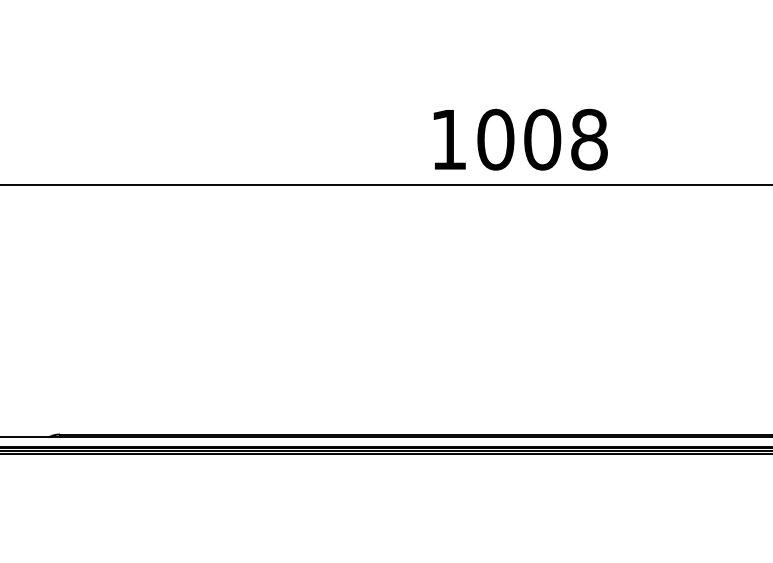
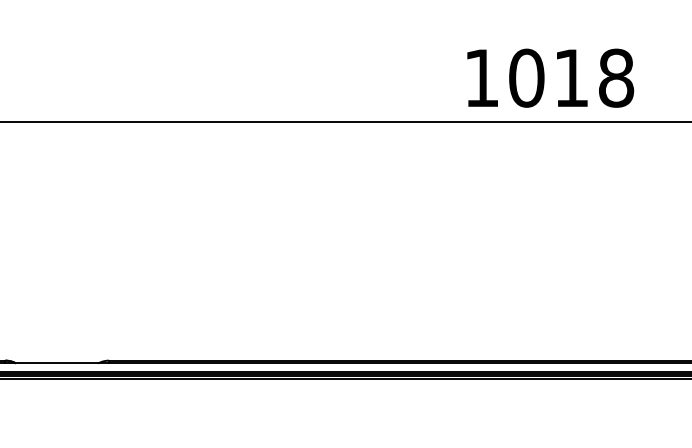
text: (542, 139) -> (571, 78), 1008 -> 1018

